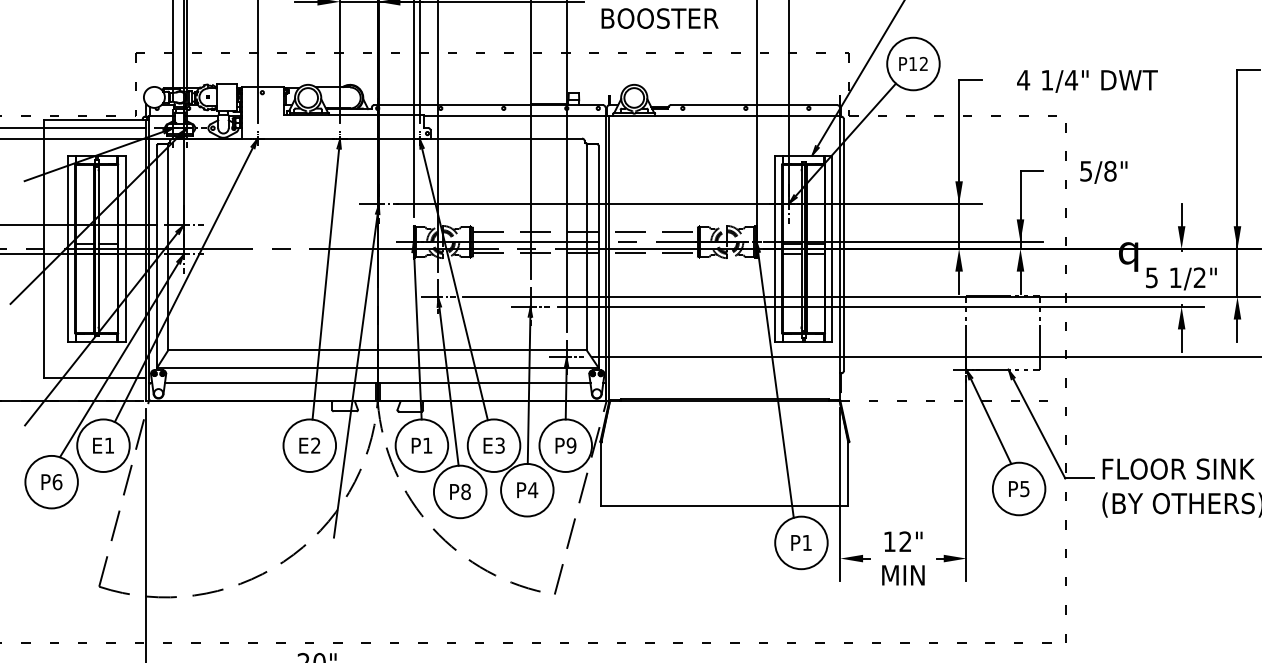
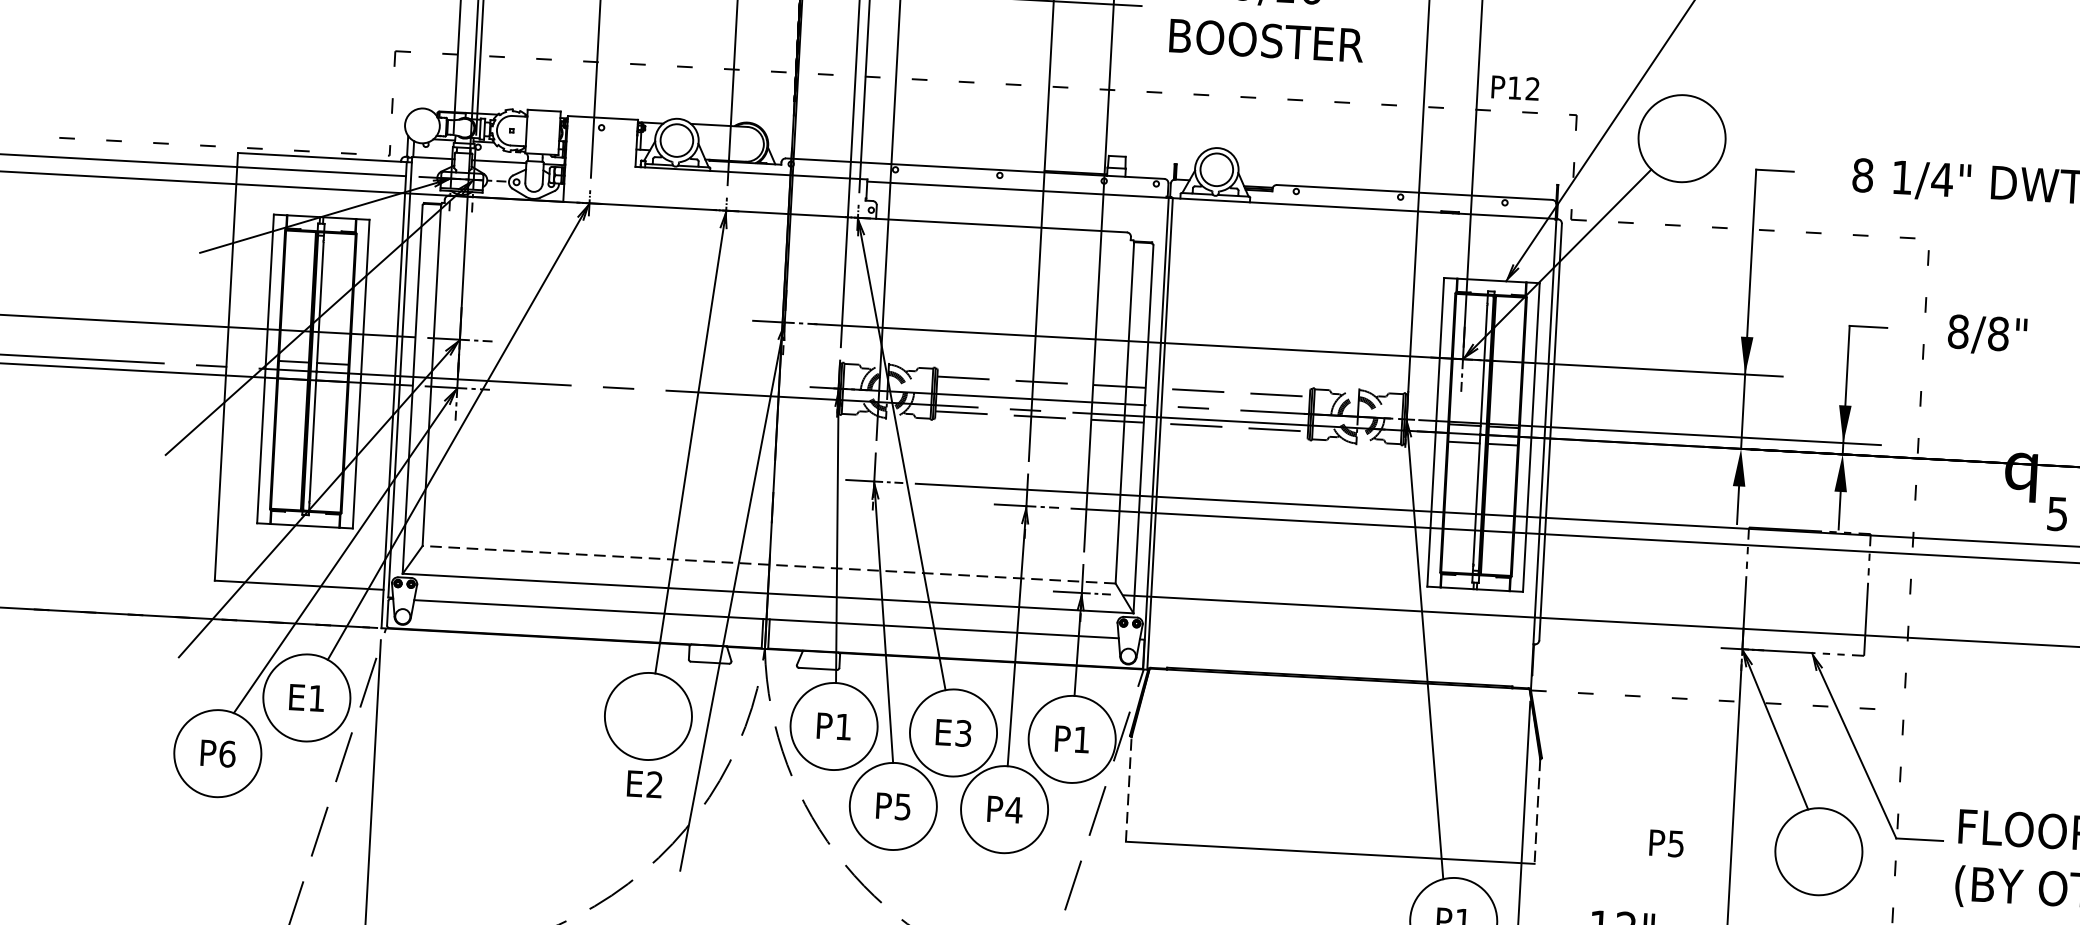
text: (913, 63) -> (1515, 87), moved
text: (1023, 79) -> (1862, 174), 4 -> 8
text: (1086, 170) -> (1959, 330), 5/8" -> 8/8"
line: (377, 350) -> (769, 564), solid -> dashed
text: (309, 445) -> (644, 783), moved
text: (571, 445) -> (1081, 739), P9 -> P1
line: (601, 474) -> (1128, 790), solid -> dashed
line: (848, 474) -> (1537, 812), solid -> dashed
text: (1019, 489) -> (1667, 844), moved
text: (465, 491) -> (902, 806), P8 -> P5

